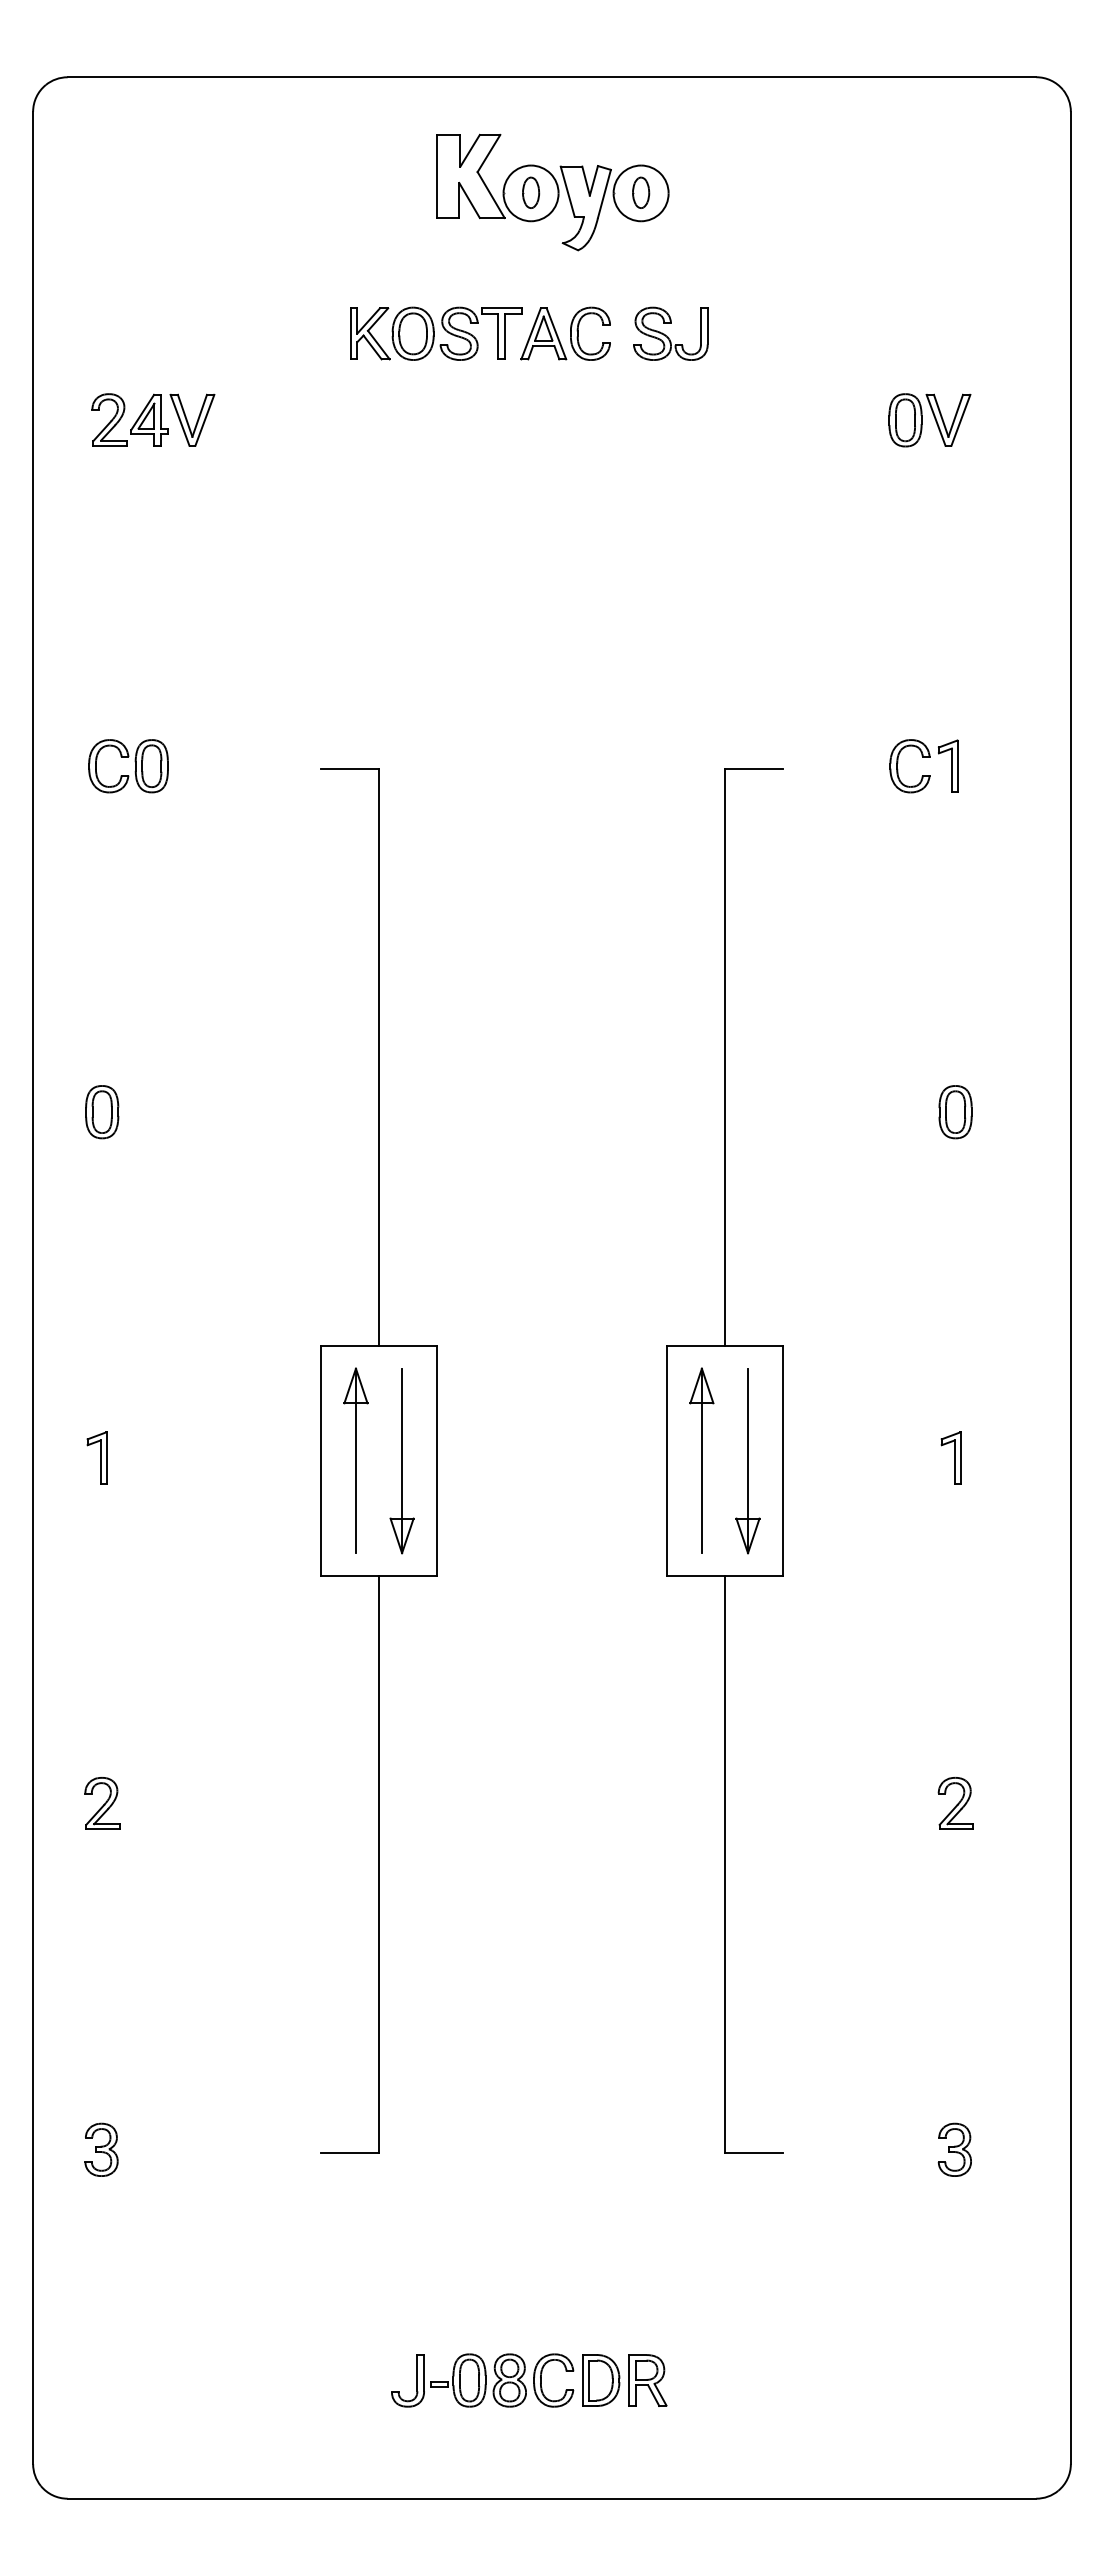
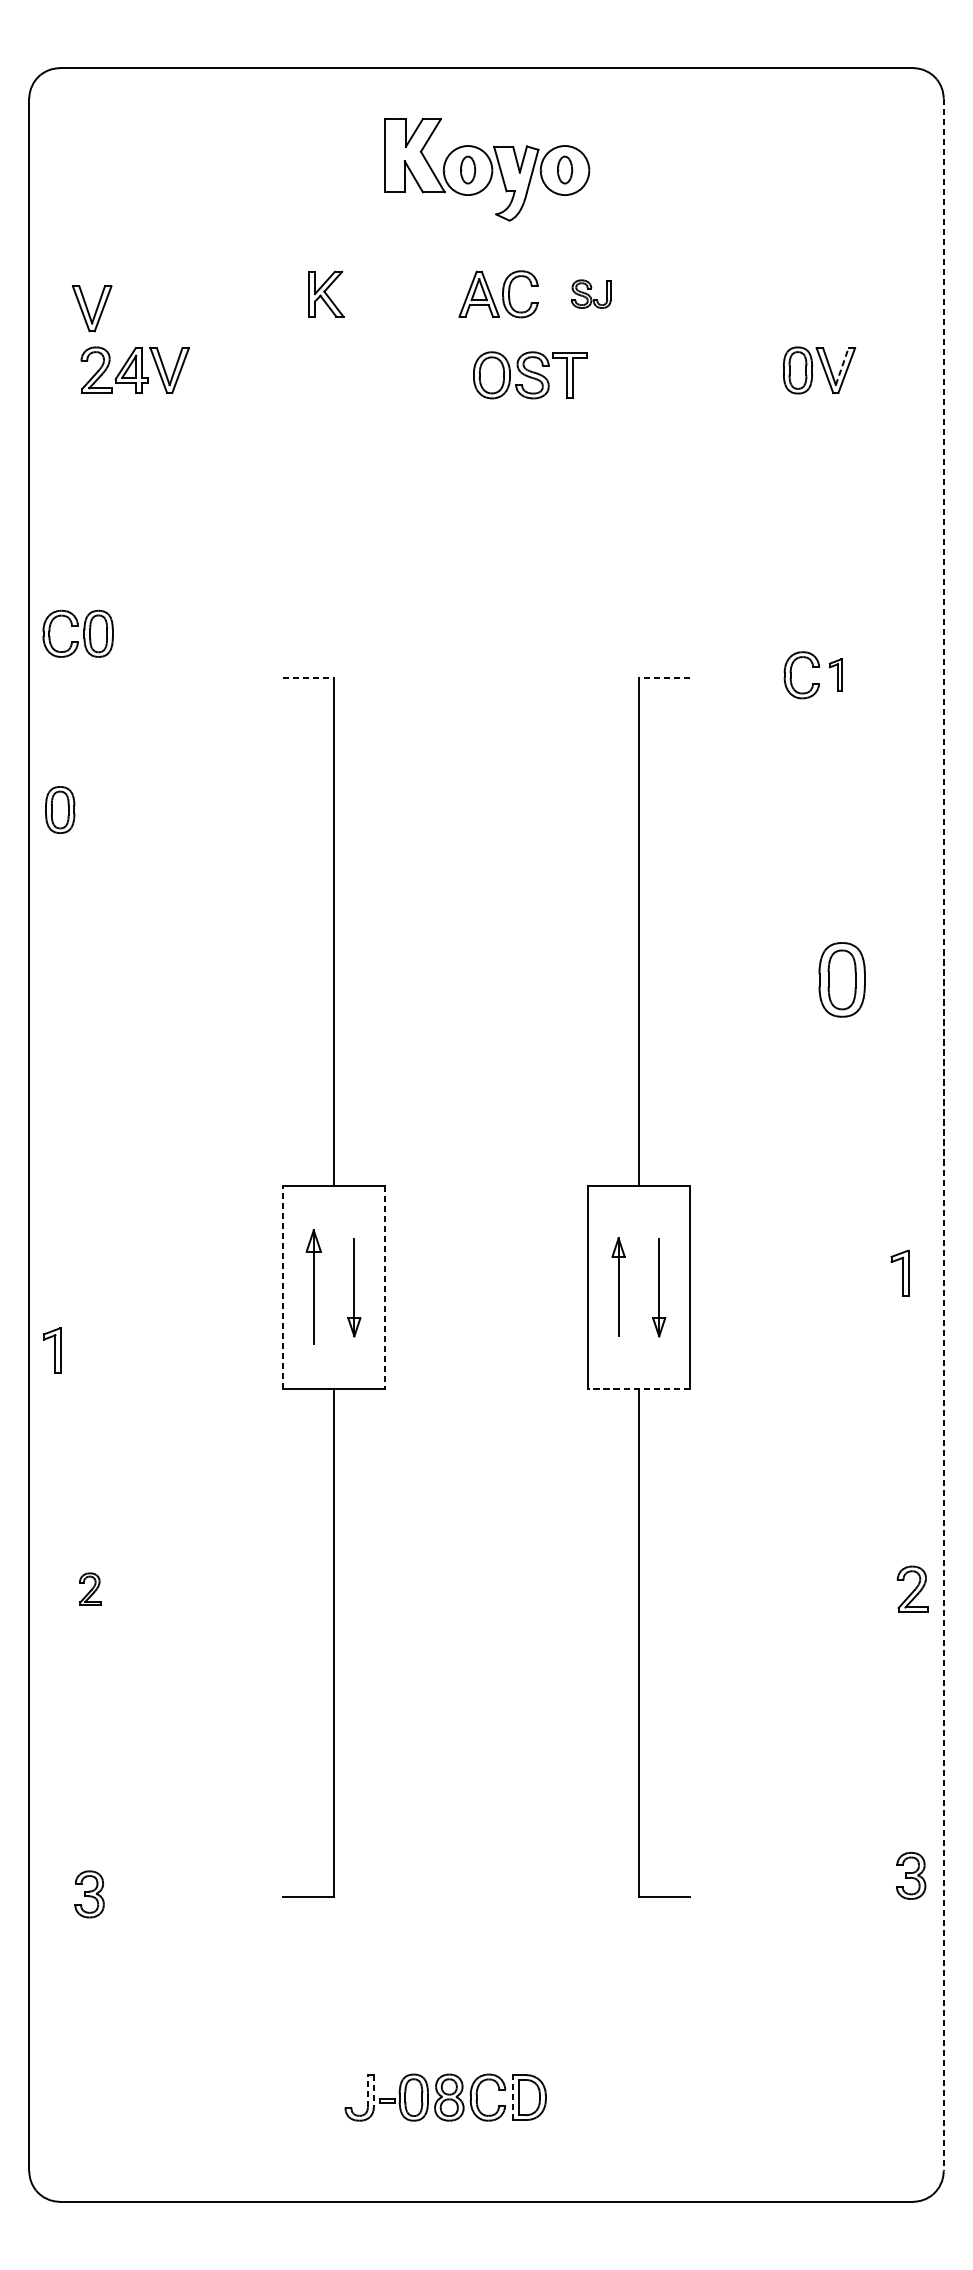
part: (456, 333) -> (530, 375), moved
part: (670, 333) -> (590, 293), size x0.6
part: (104, 349) -> (92, 308), added
line: (955, 415) -> (842, 366), solid -> dashed
part: (948, 765) -> (835, 674), size x0.7
part: (135, 766) -> (84, 634), moved
line: (350, 769) -> (308, 678), solid -> dashed
line: (753, 769) -> (664, 678), solid -> dashed
part: (102, 1112) -> (60, 810), moved
part: (955, 1112) -> (842, 980), size x1.6
line: (1070, 1288) -> (943, 1135), solid -> dashed
part: (96, 1457) -> (51, 1350), moved
part: (950, 1457) -> (899, 1272), moved
line: (321, 1460) -> (283, 1286), solid -> dashed
part: (355, 1460) -> (313, 1286), size x0.7
part: (701, 1460) -> (618, 1286), size x0.6
part: (401, 1461) -> (353, 1287), size x0.6
line: (436, 1461) -> (384, 1287), solid -> dashed
part: (747, 1461) -> (658, 1287), size x0.6
line: (724, 1576) -> (638, 1389), solid -> dashed
part: (102, 1803) -> (90, 1589), size x0.7
part: (955, 1803) -> (912, 1589), moved
part: (954, 2149) -> (910, 1875), moved
line: (417, 2372) -> (367, 2090), solid -> dashed
line: (424, 2373) -> (374, 2091), solid -> dashed
line: (582, 2380) -> (513, 2097), solid -> dashed
part: (647, 2380) -> (570, 2097), removed

